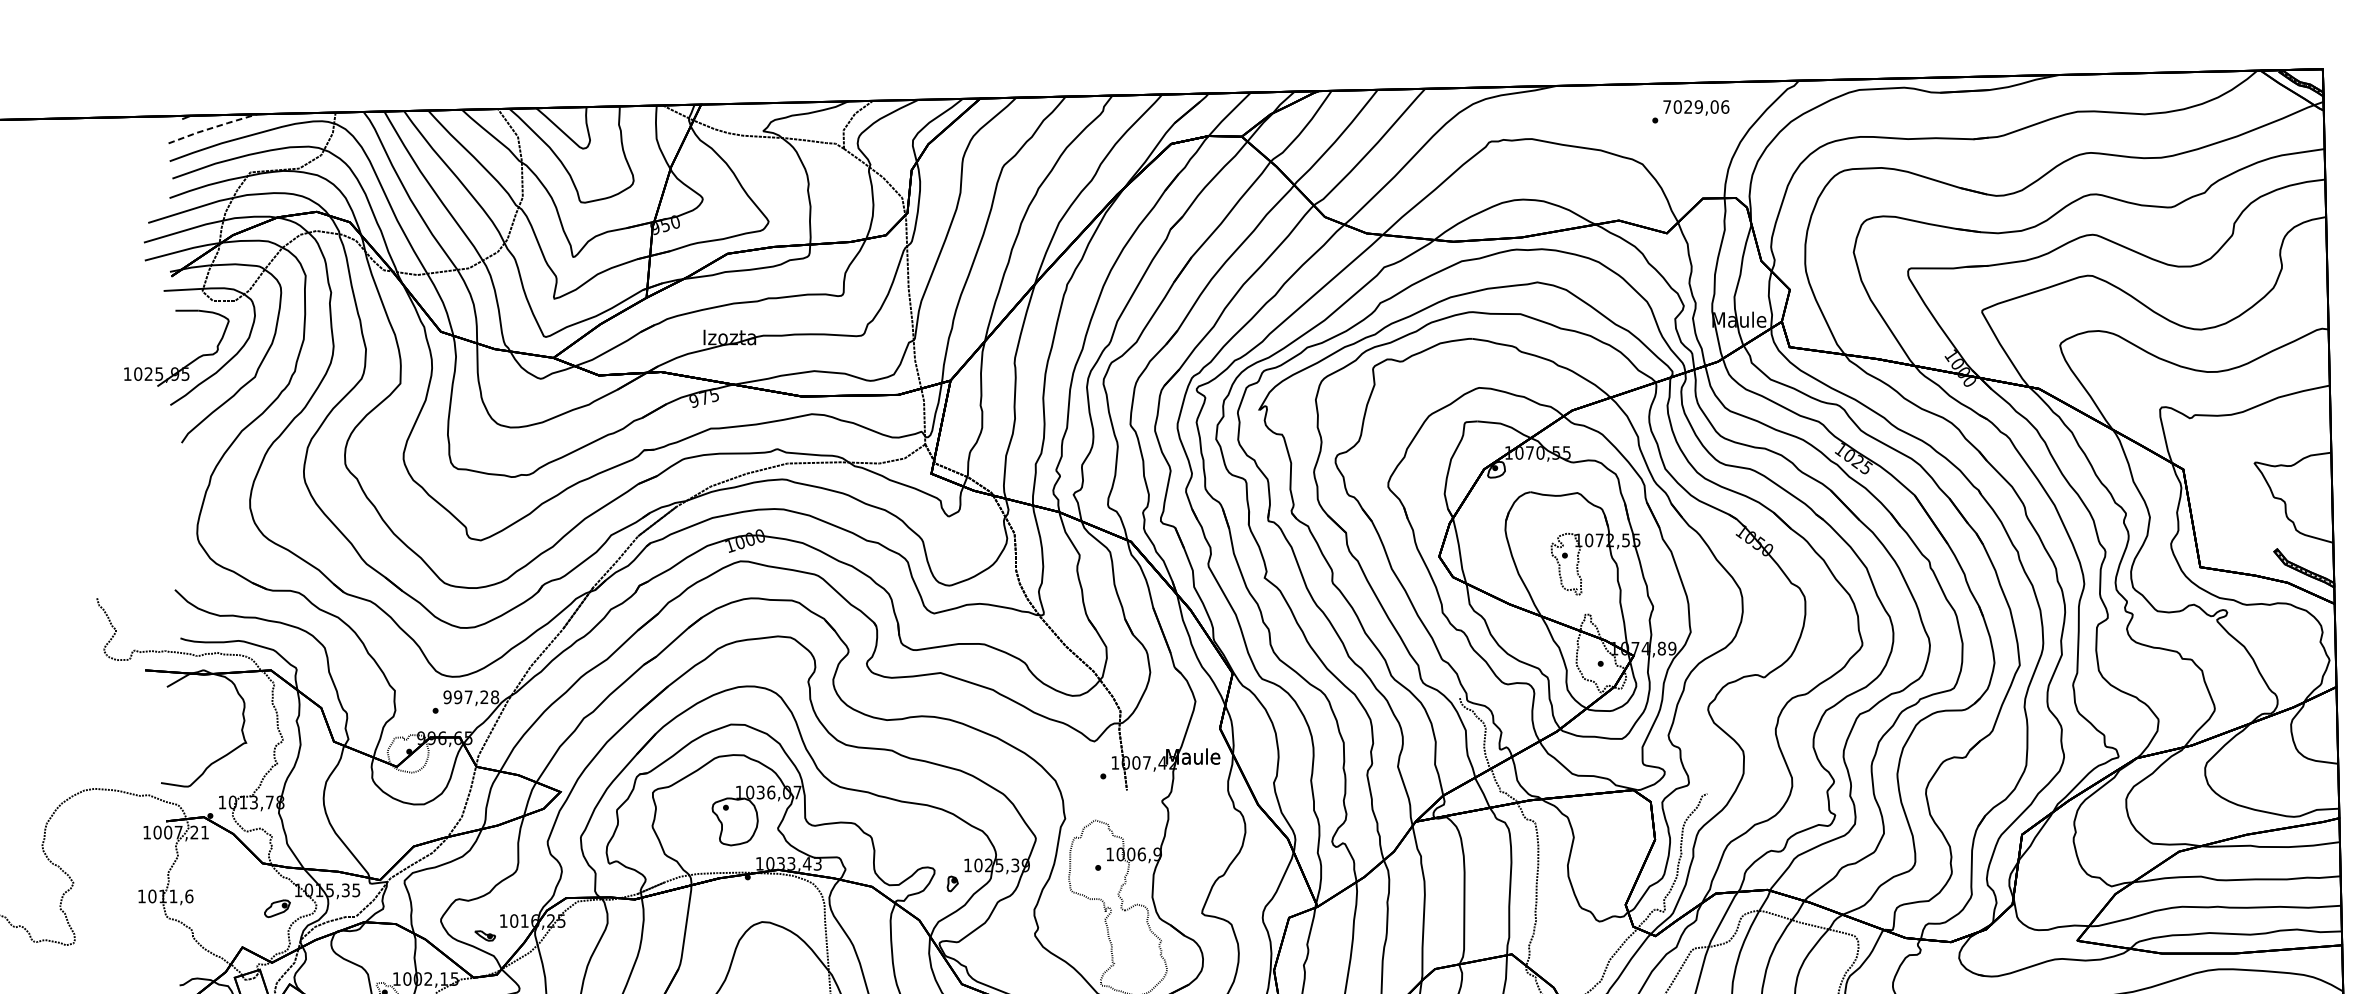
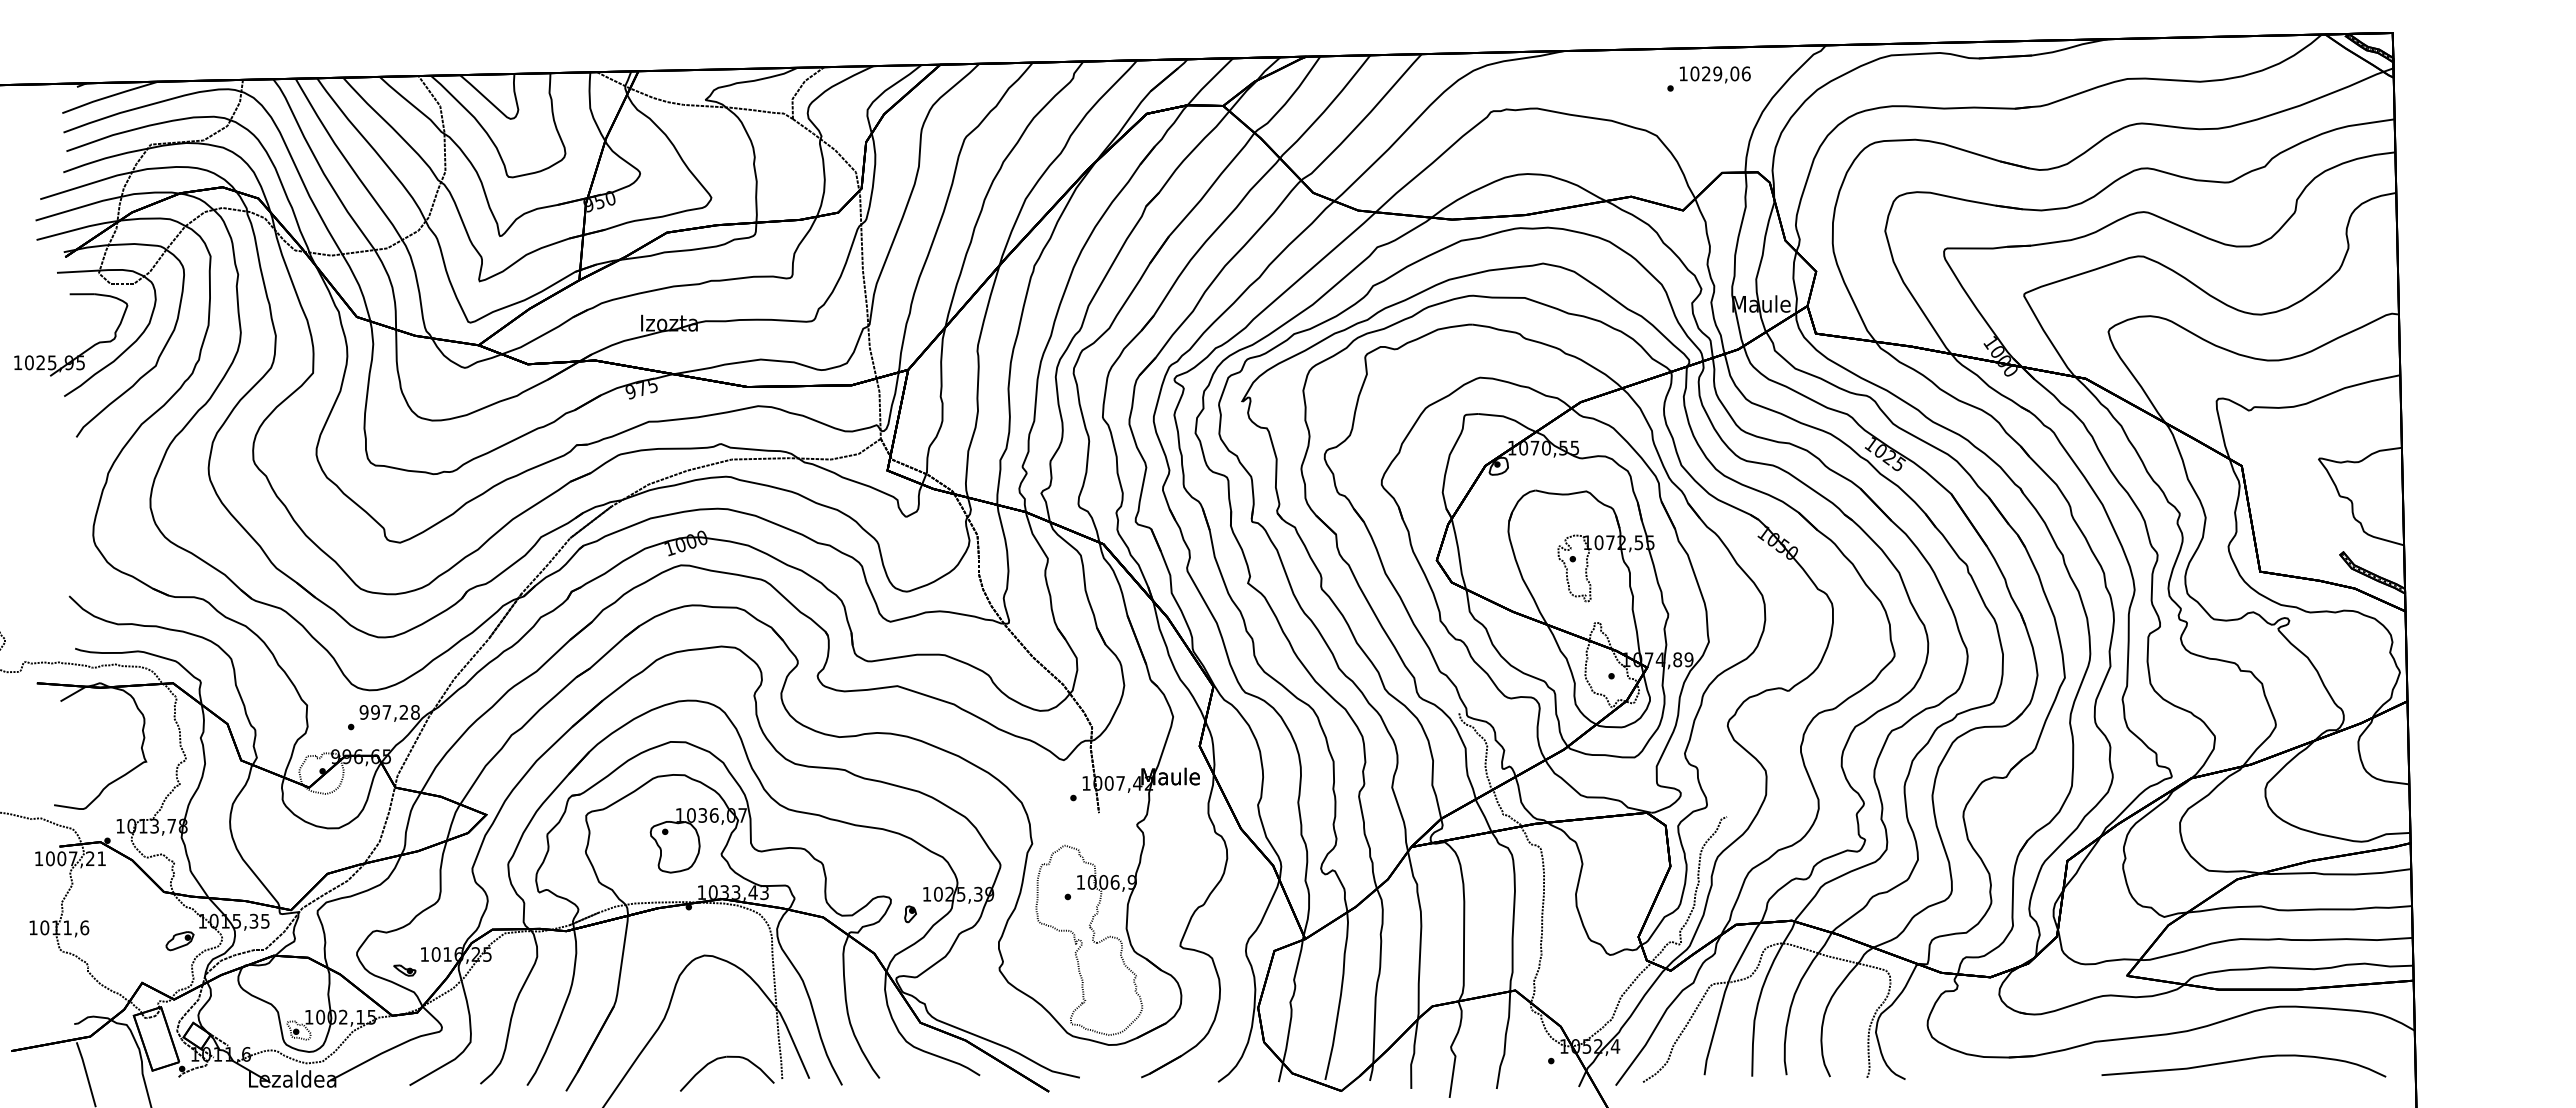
text: (1667, 106) -> (1683, 73), 7029,06 -> 1029,06
line: (213, 127) -> (110, 96), dashed -> solid

